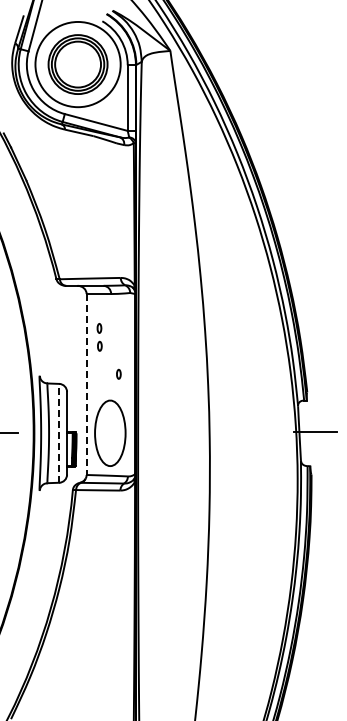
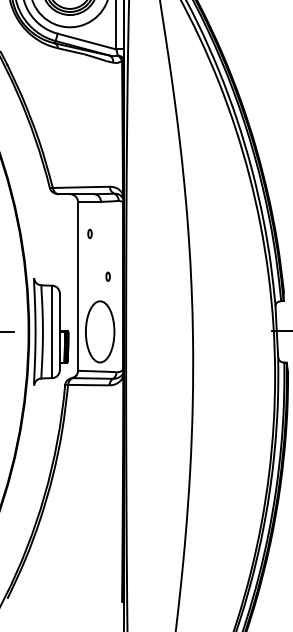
part: (99, 345) -> (90, 249), removed
line: (86, 385) -> (77, 287), dashed -> solid
line: (59, 432) -> (52, 331), dashed -> solid

